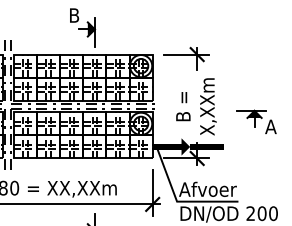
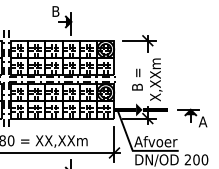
part: (256, 121) -> (192, 117), moved

